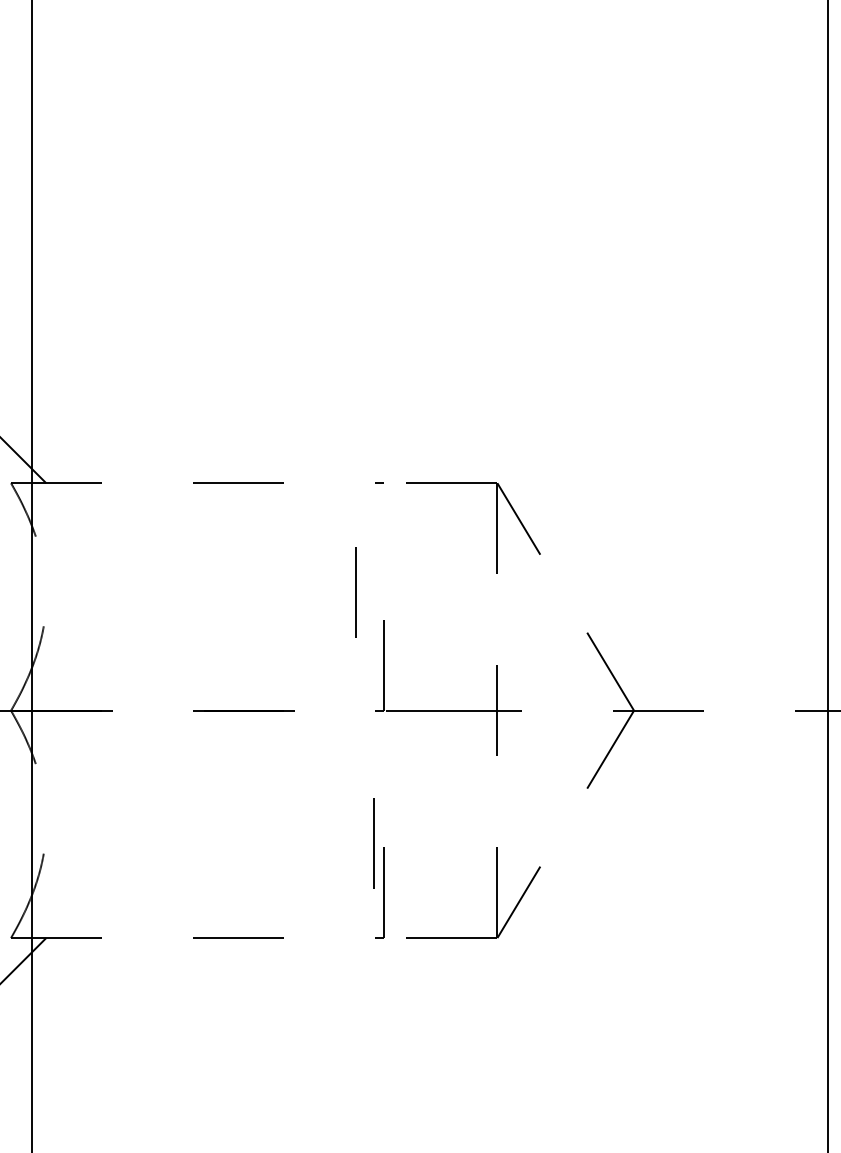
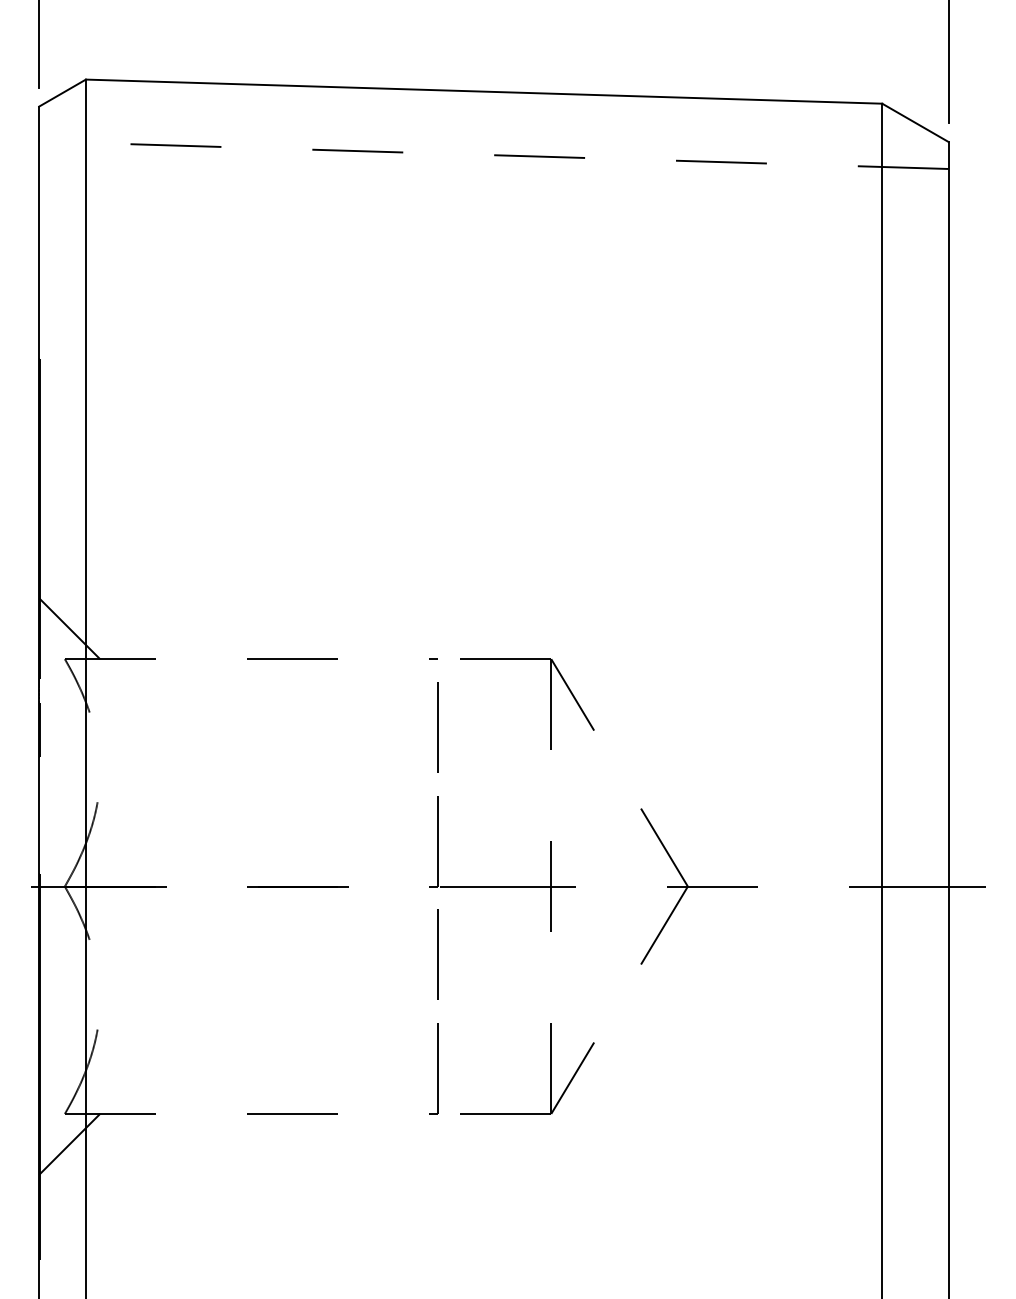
line: (355, 592) -> (437, 727), moved
line: (373, 843) -> (437, 954), moved

